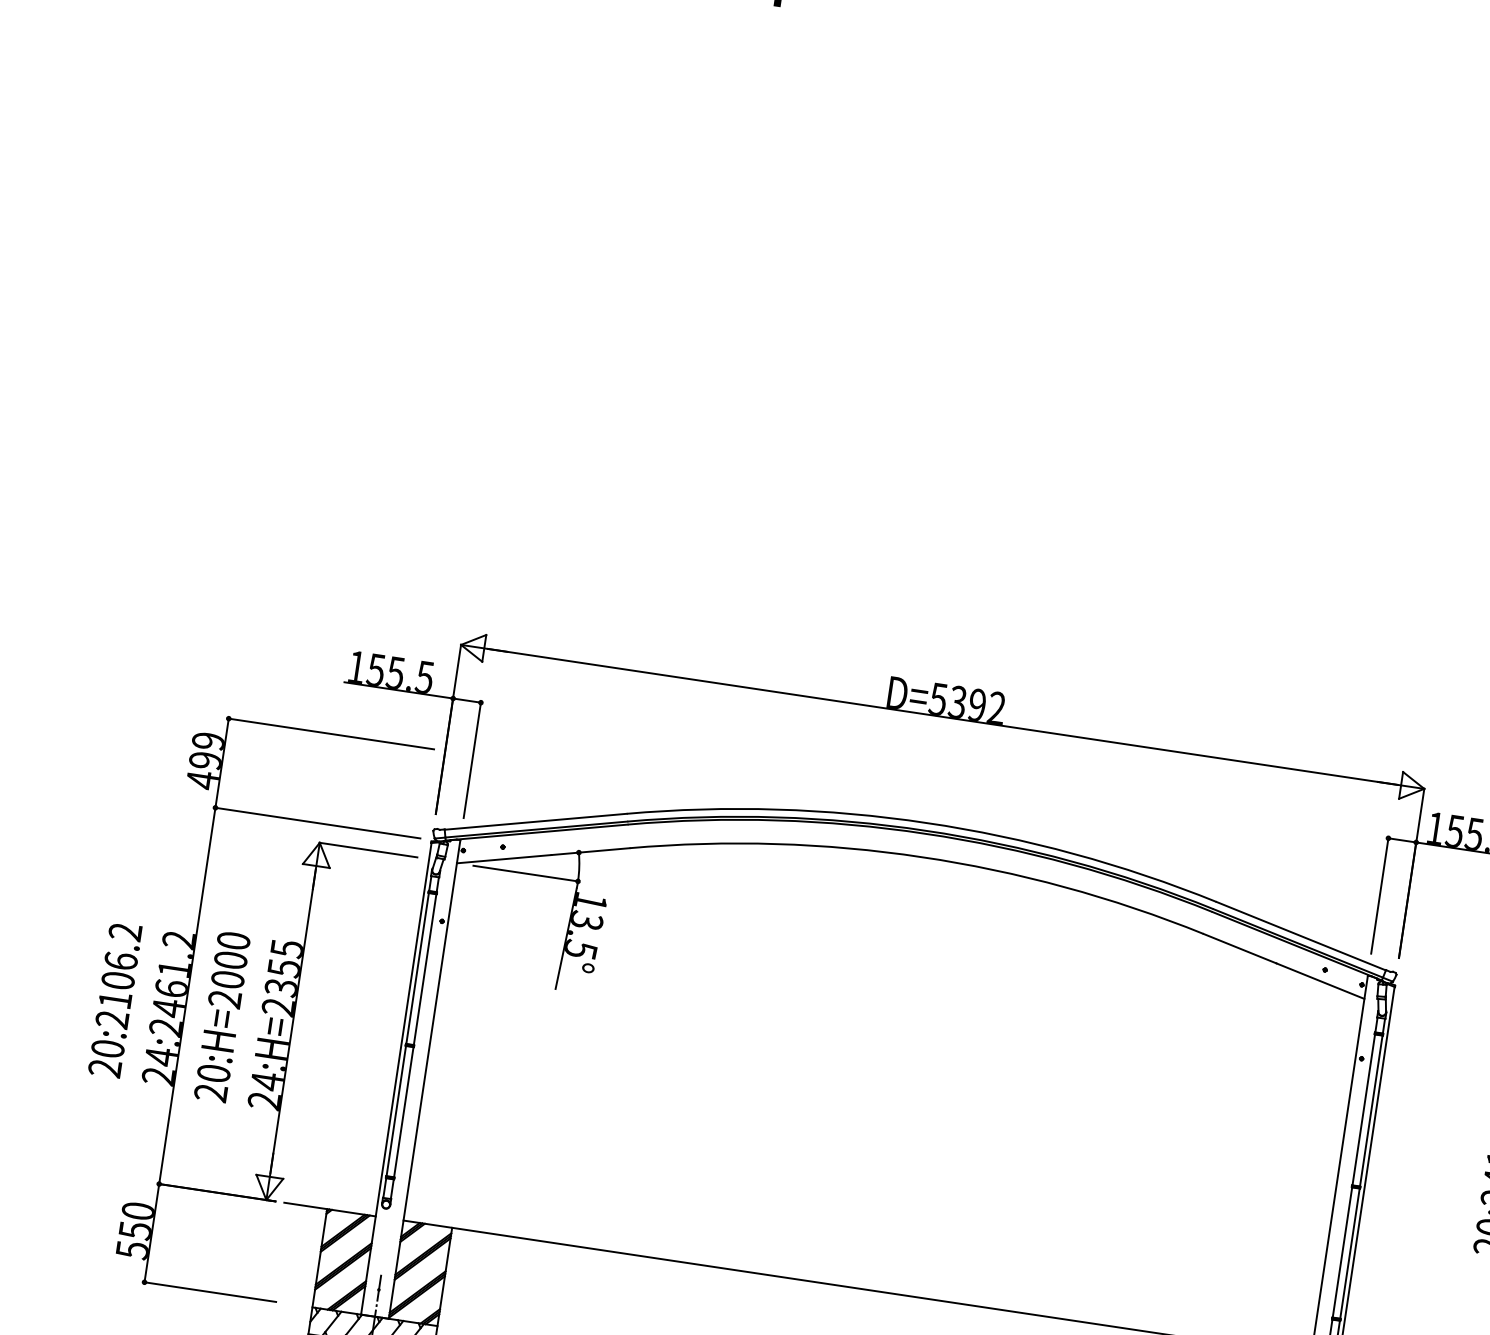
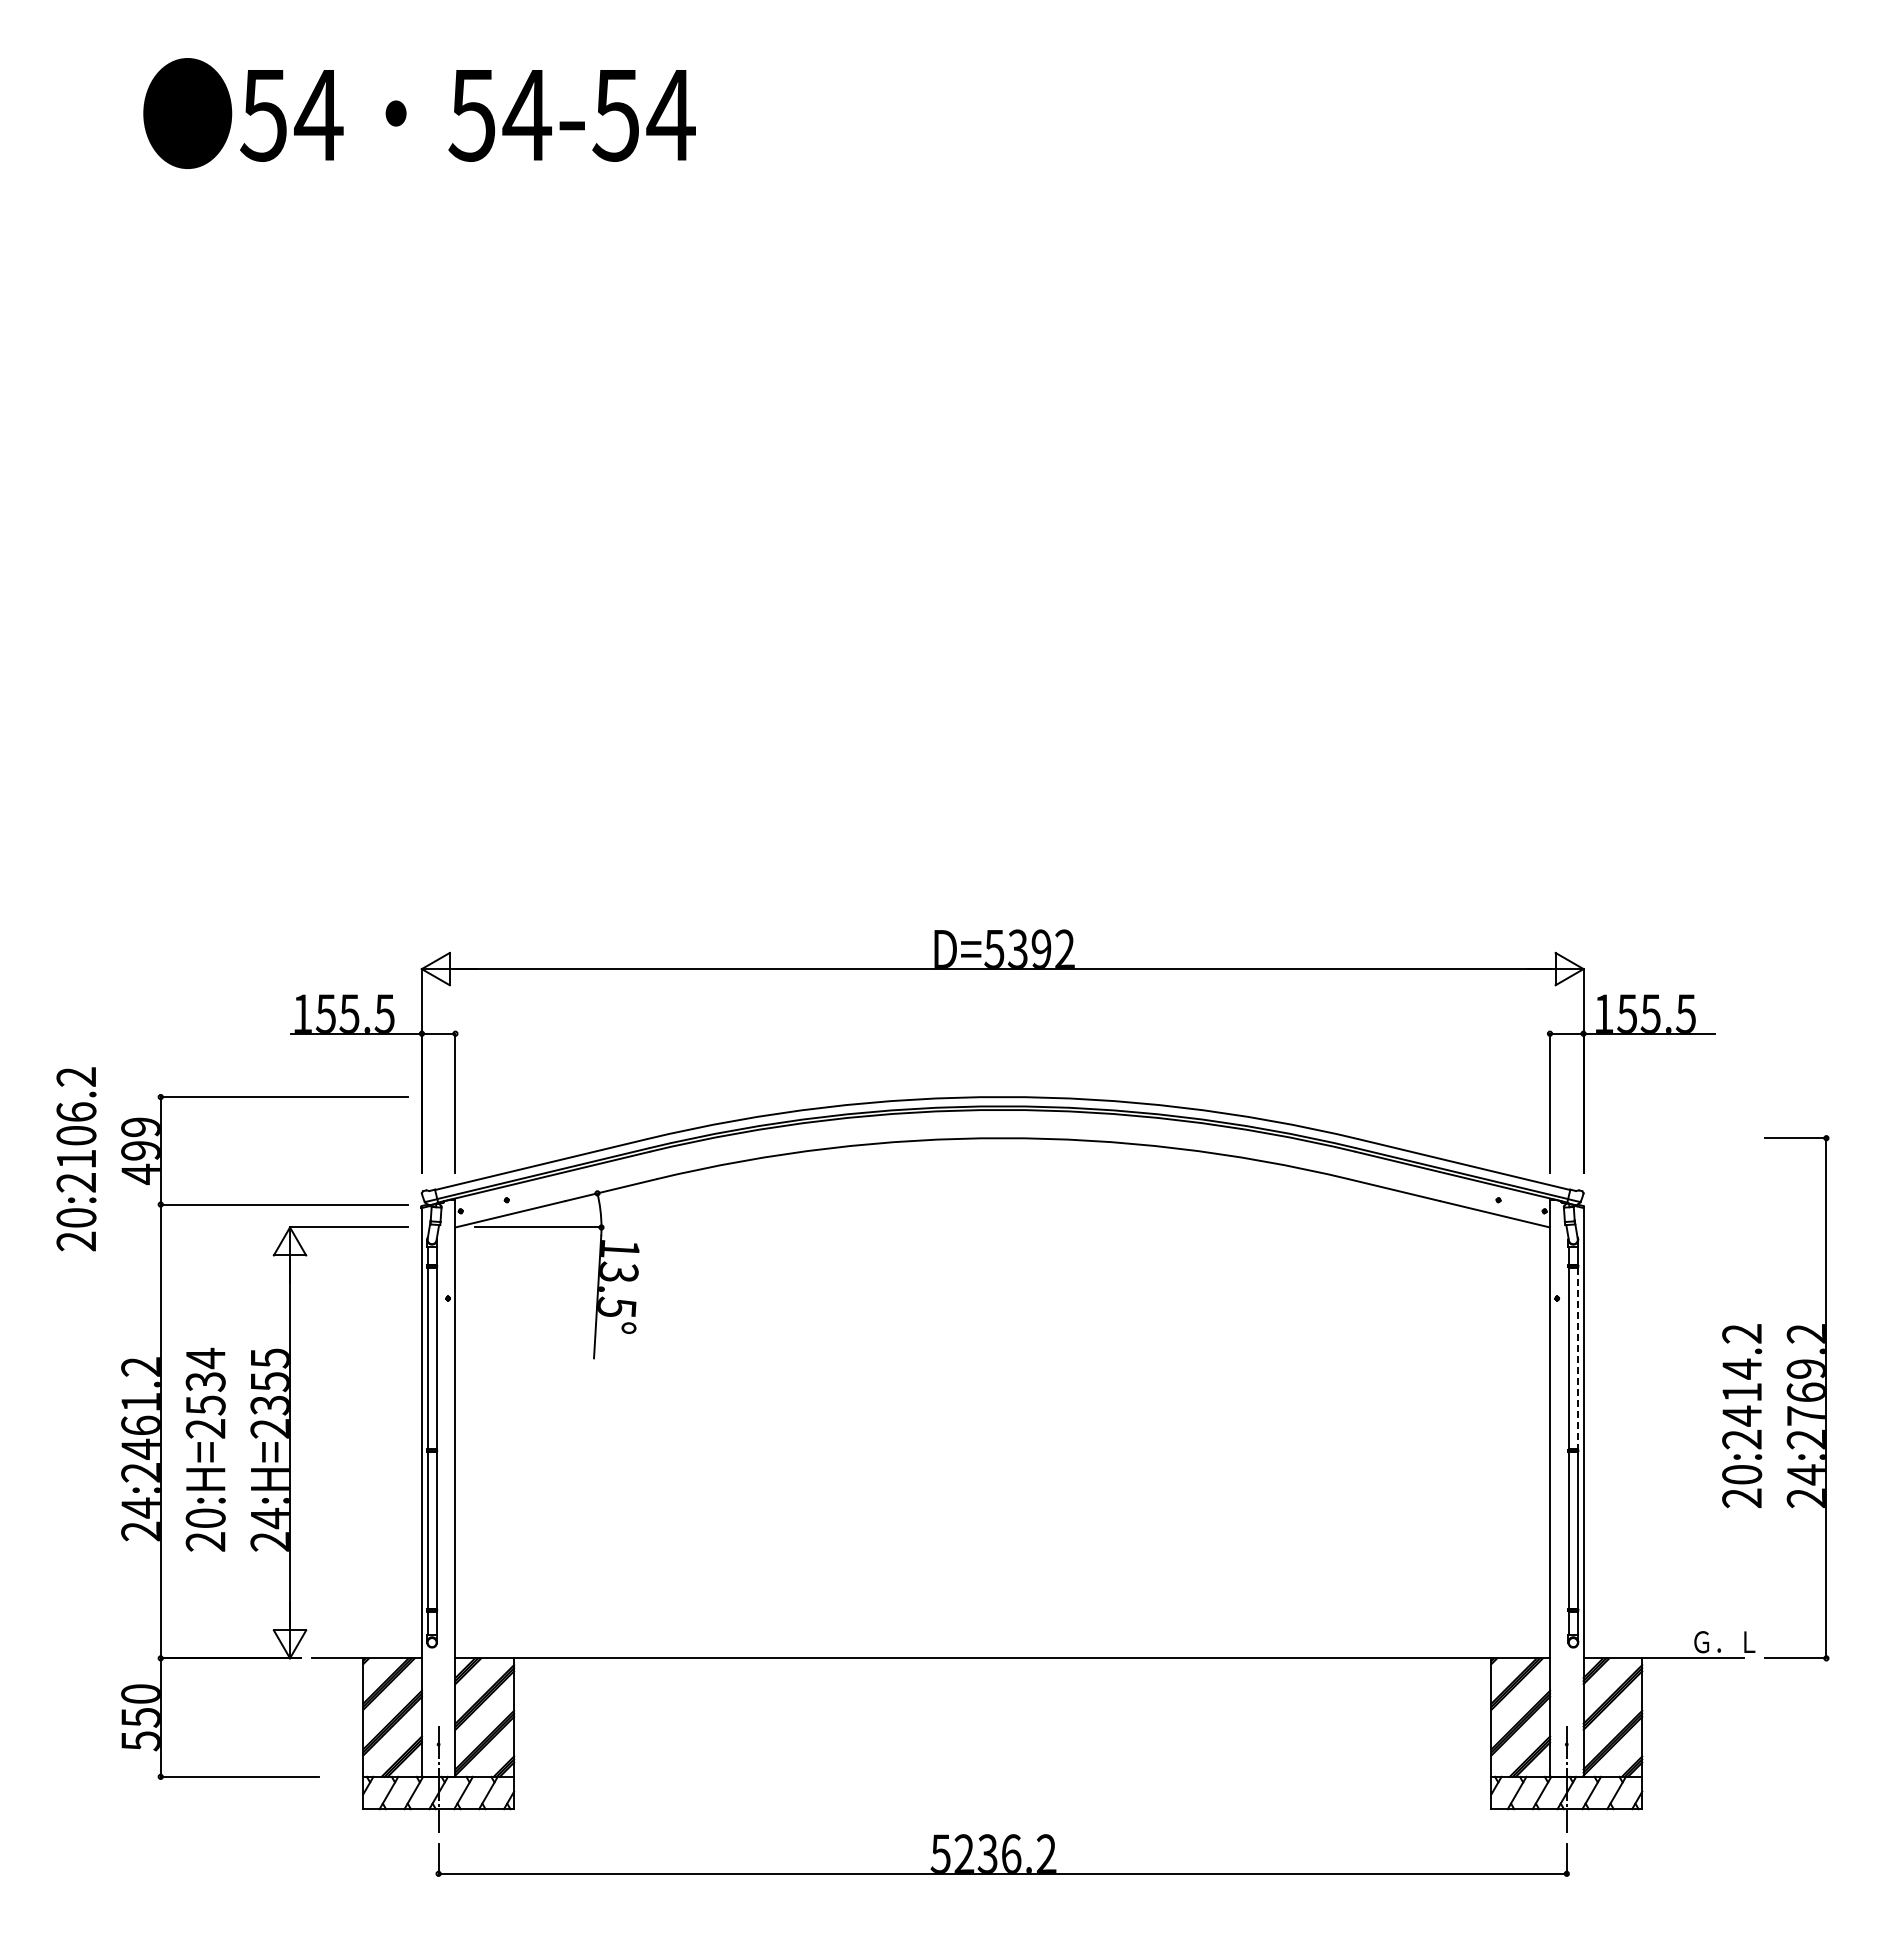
text: (230, 960) -> (205, 1381), 20:H=2000 -> 20:H=2534
text: (115, 1000) -> (76, 1159), moved
line: (1370, 1110) -> (1577, 1358), solid -> dashed

